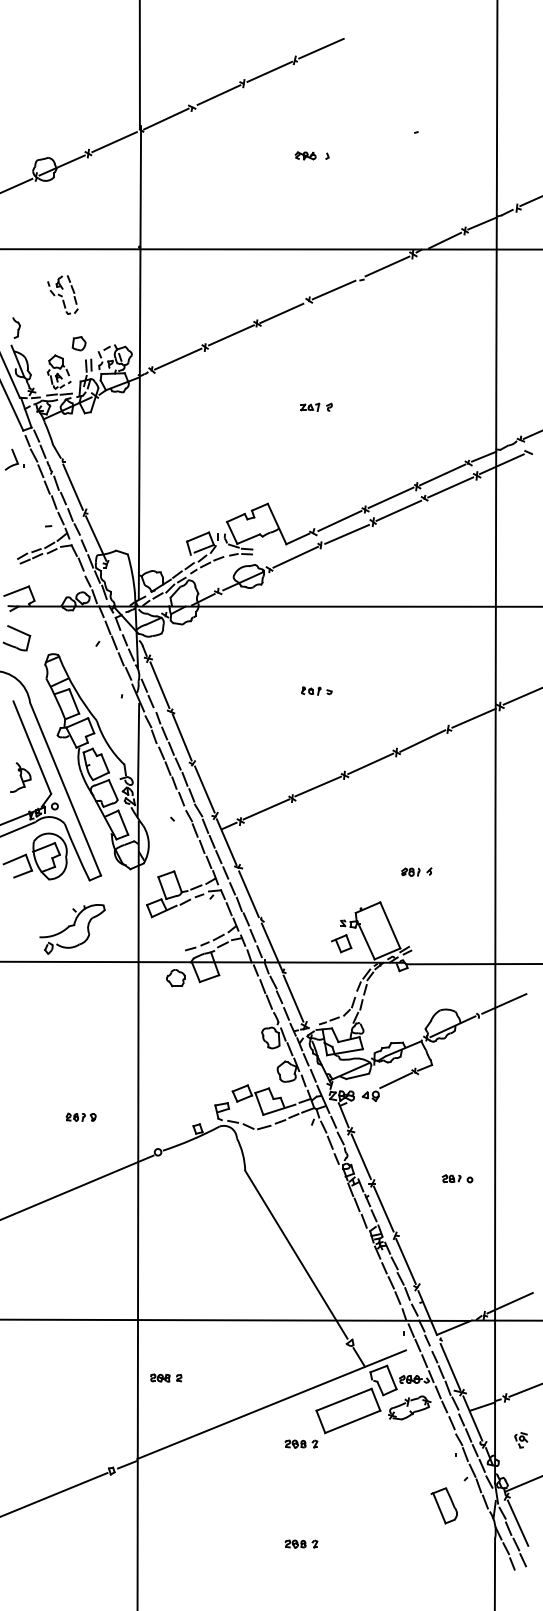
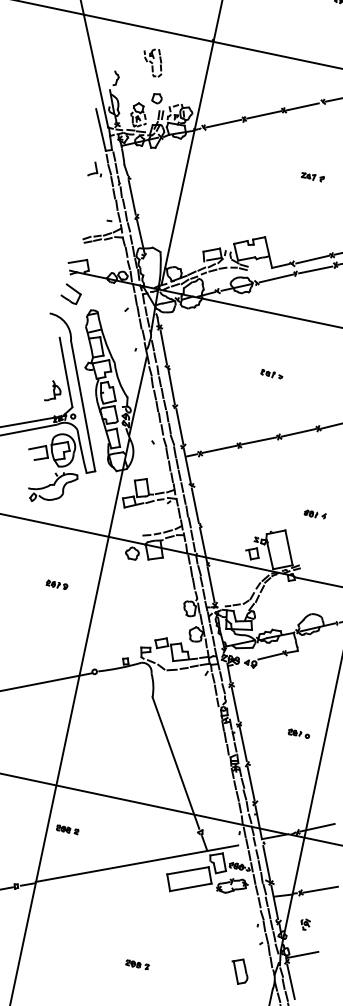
part: (72, 929) -> (52, 487), moved
part: (80, 1116) -> (56, 584), moved
part: (301, 1443) -> (152, 894), removed
part: (443, 1505) -> (239, 971), moved

